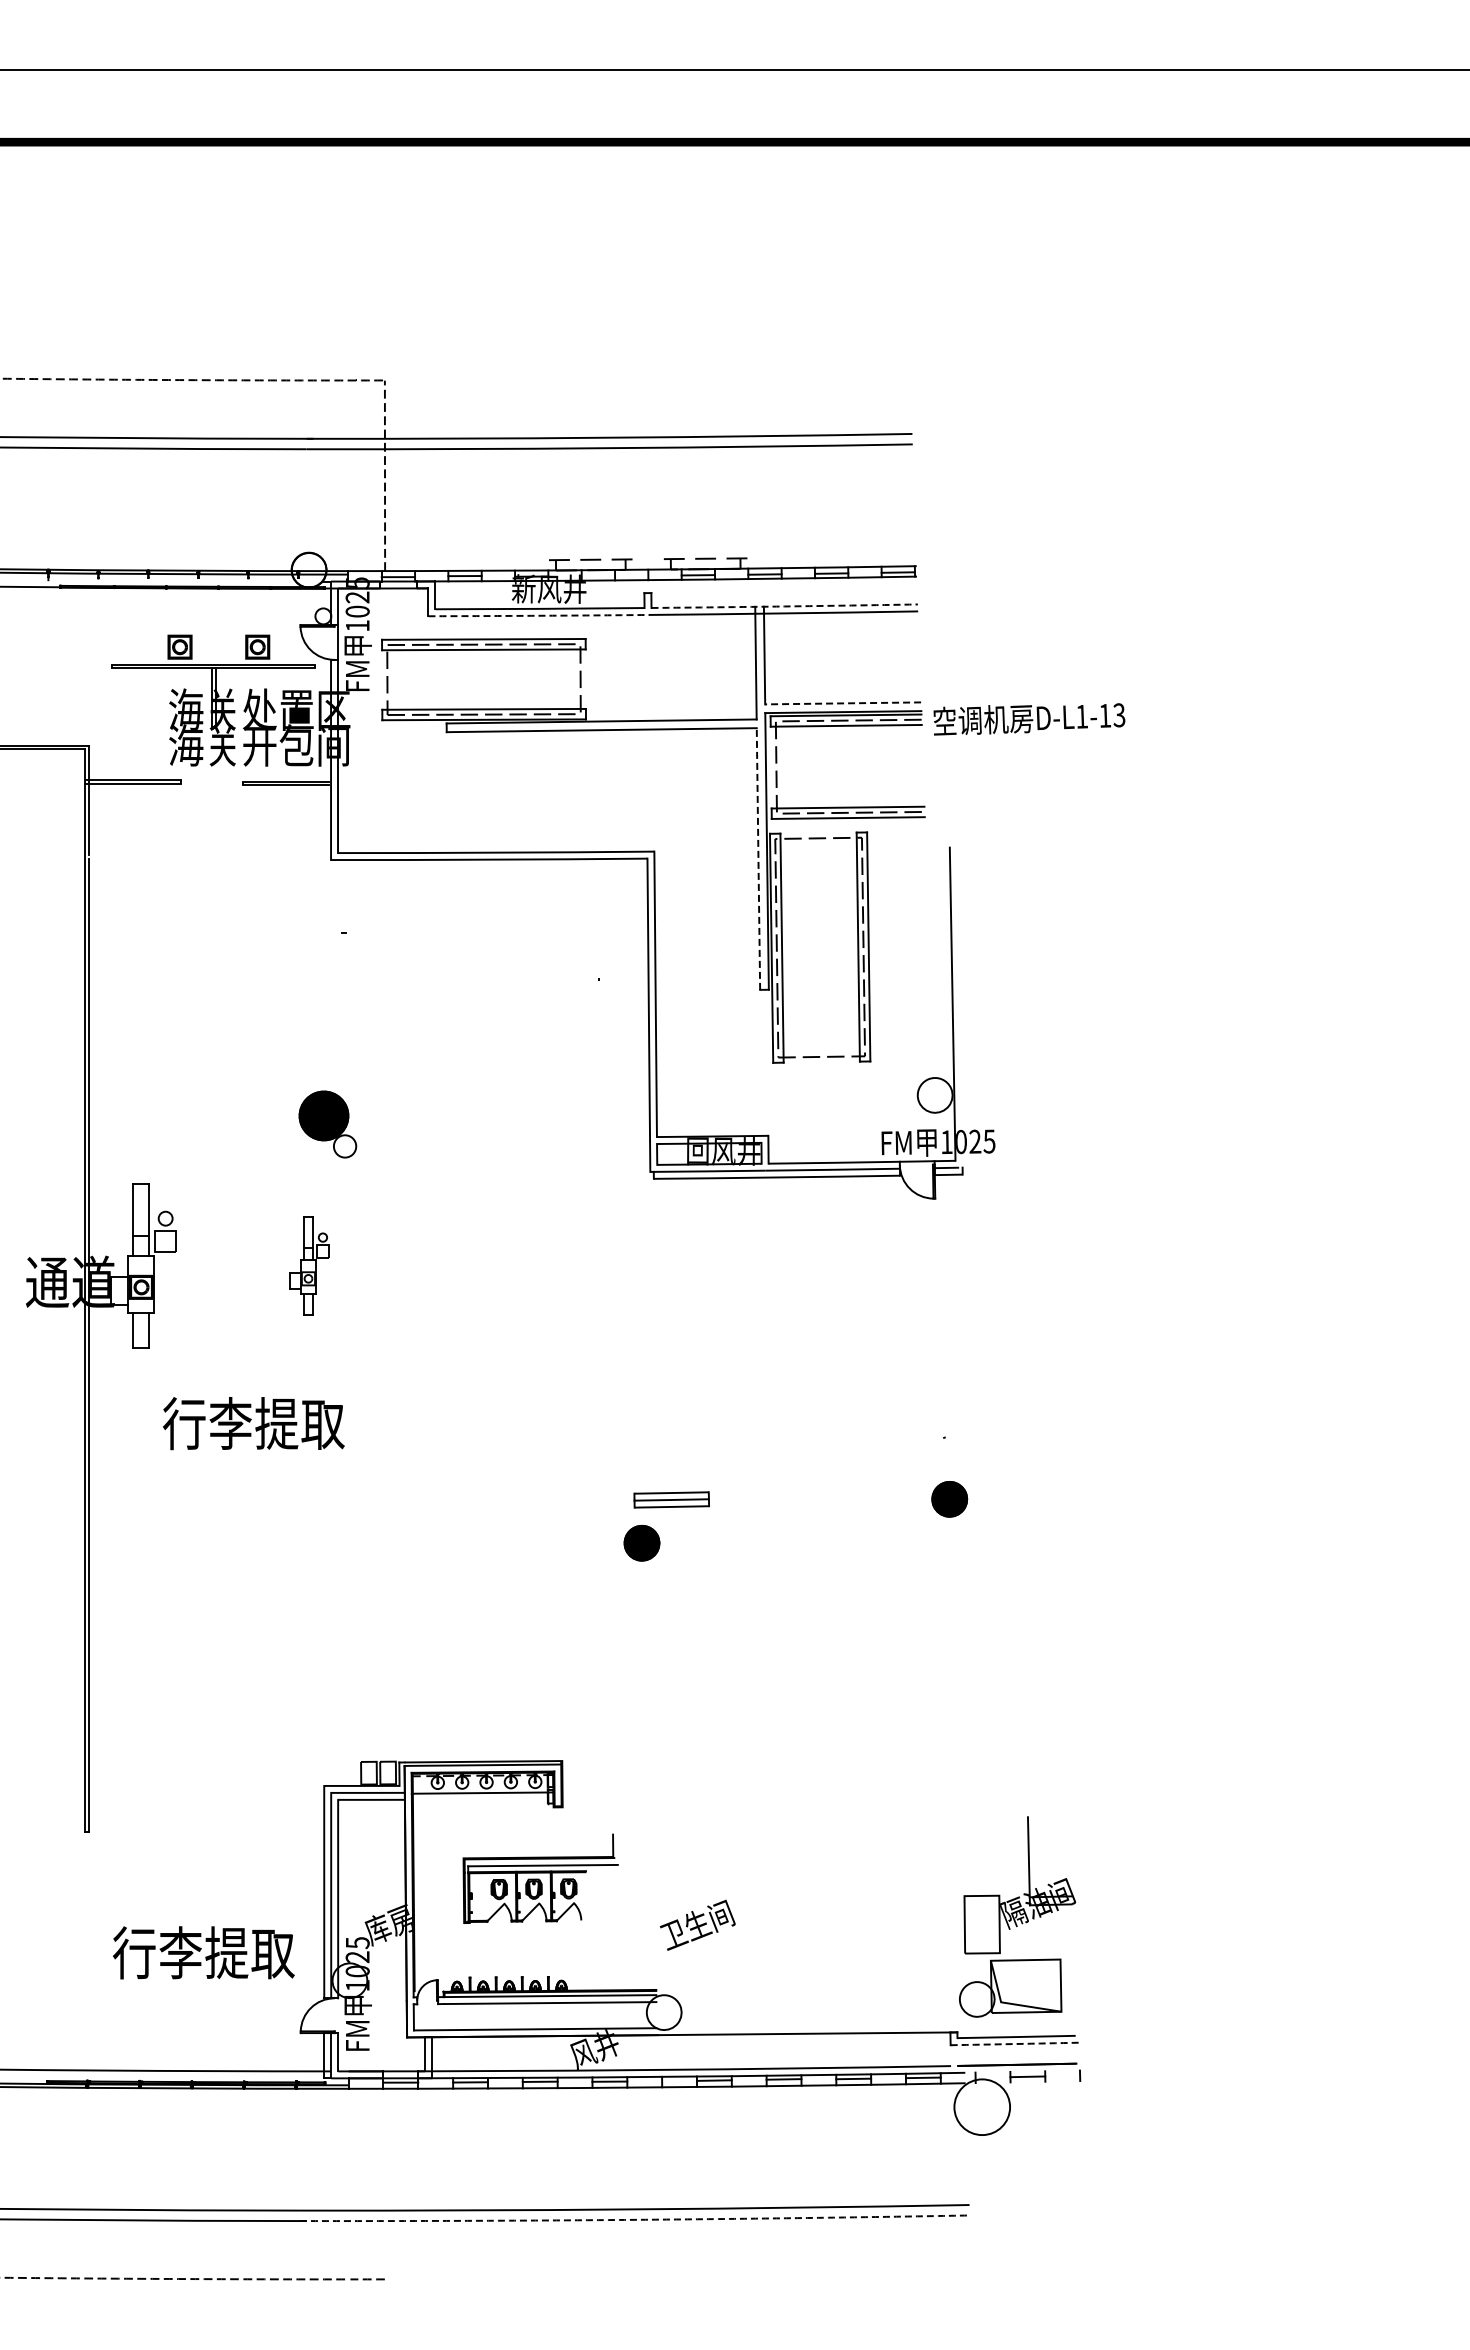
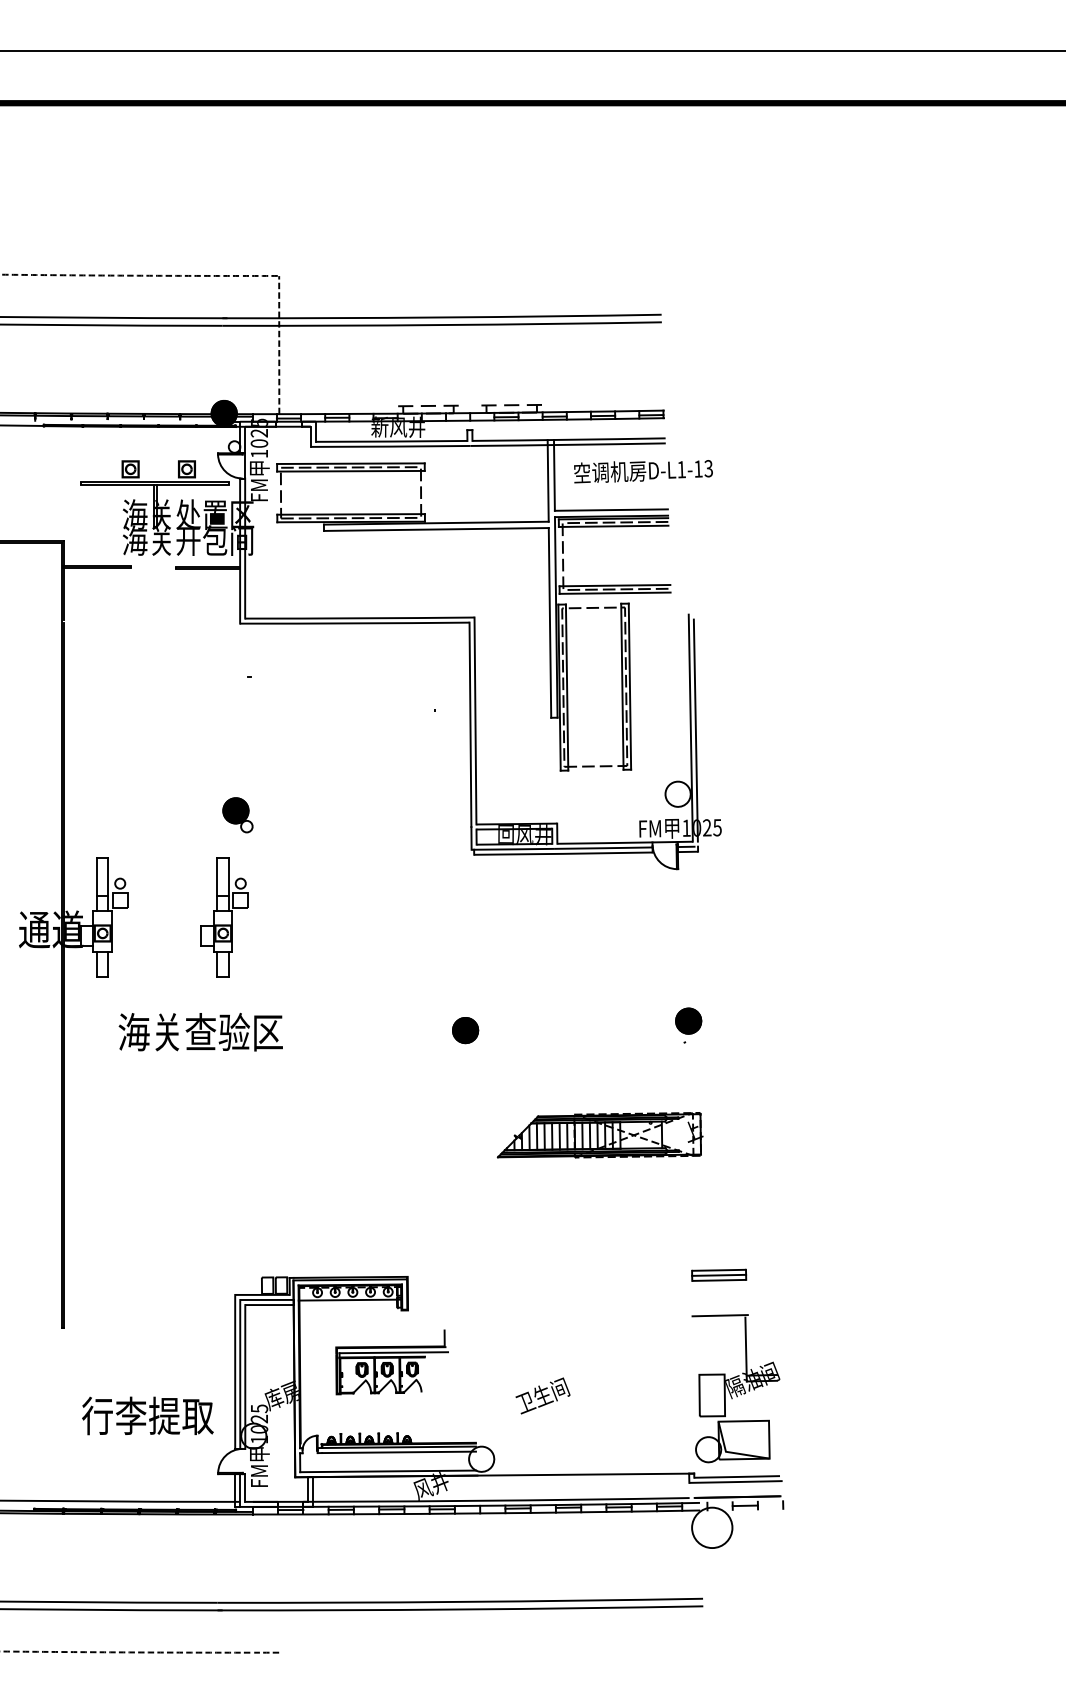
fill: (308, 570) -> (223, 413), added
arc: (784, 606) -> (568, 439), dashed -> solid
arc: (538, 615) -> (390, 446), dashed -> solid
line: (843, 703) -> (611, 510), dashed -> solid
text: (1029, 719) -> (643, 471), moved
line: (758, 859) -> (550, 623), dashed -> solid
line: (959, 1007) -> (695, 730), added
part: (328, 1123) -> (238, 814), size x0.71
part: (309, 1265) -> (224, 917), size x1.67
text: (276, 1423) -> (200, 1032), 行李提取 -> 海关查验区
part: (671, 1499) -> (718, 1275), moved
part: (949, 1499) -> (688, 1021), moved
part: (641, 1543) -> (465, 1030), moved
part: (827, 1565) -> (600, 1135), added
line: (993, 1814) -> (720, 1315), added
text: (697, 1924) -> (542, 1395), moved
arc: (1015, 2044) -> (736, 1482), dashed -> solid
arc: (634, 2219) -> (460, 1609), dashed -> solid

